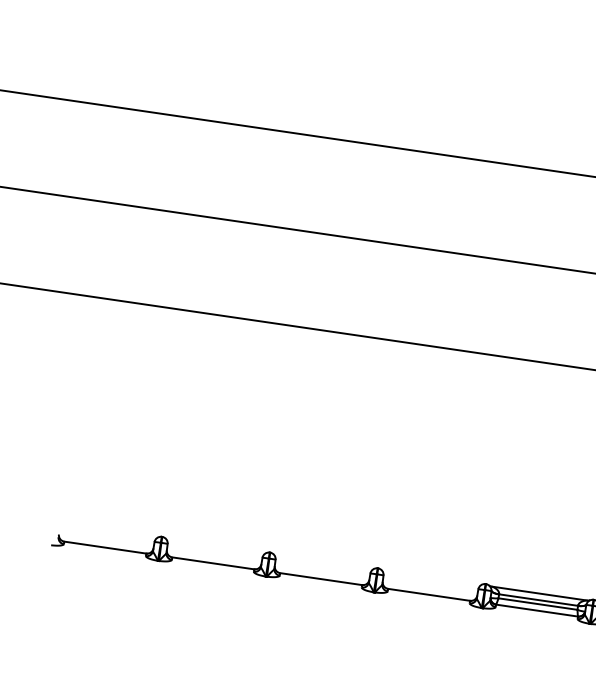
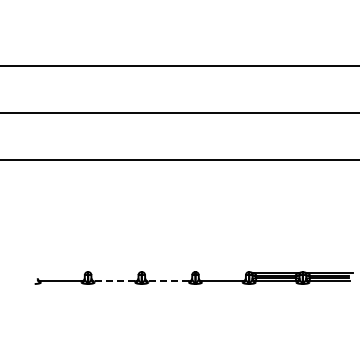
line: (212, 563) -> (114, 281), solid -> dashed
line: (320, 579) -> (168, 281), solid -> dashed

